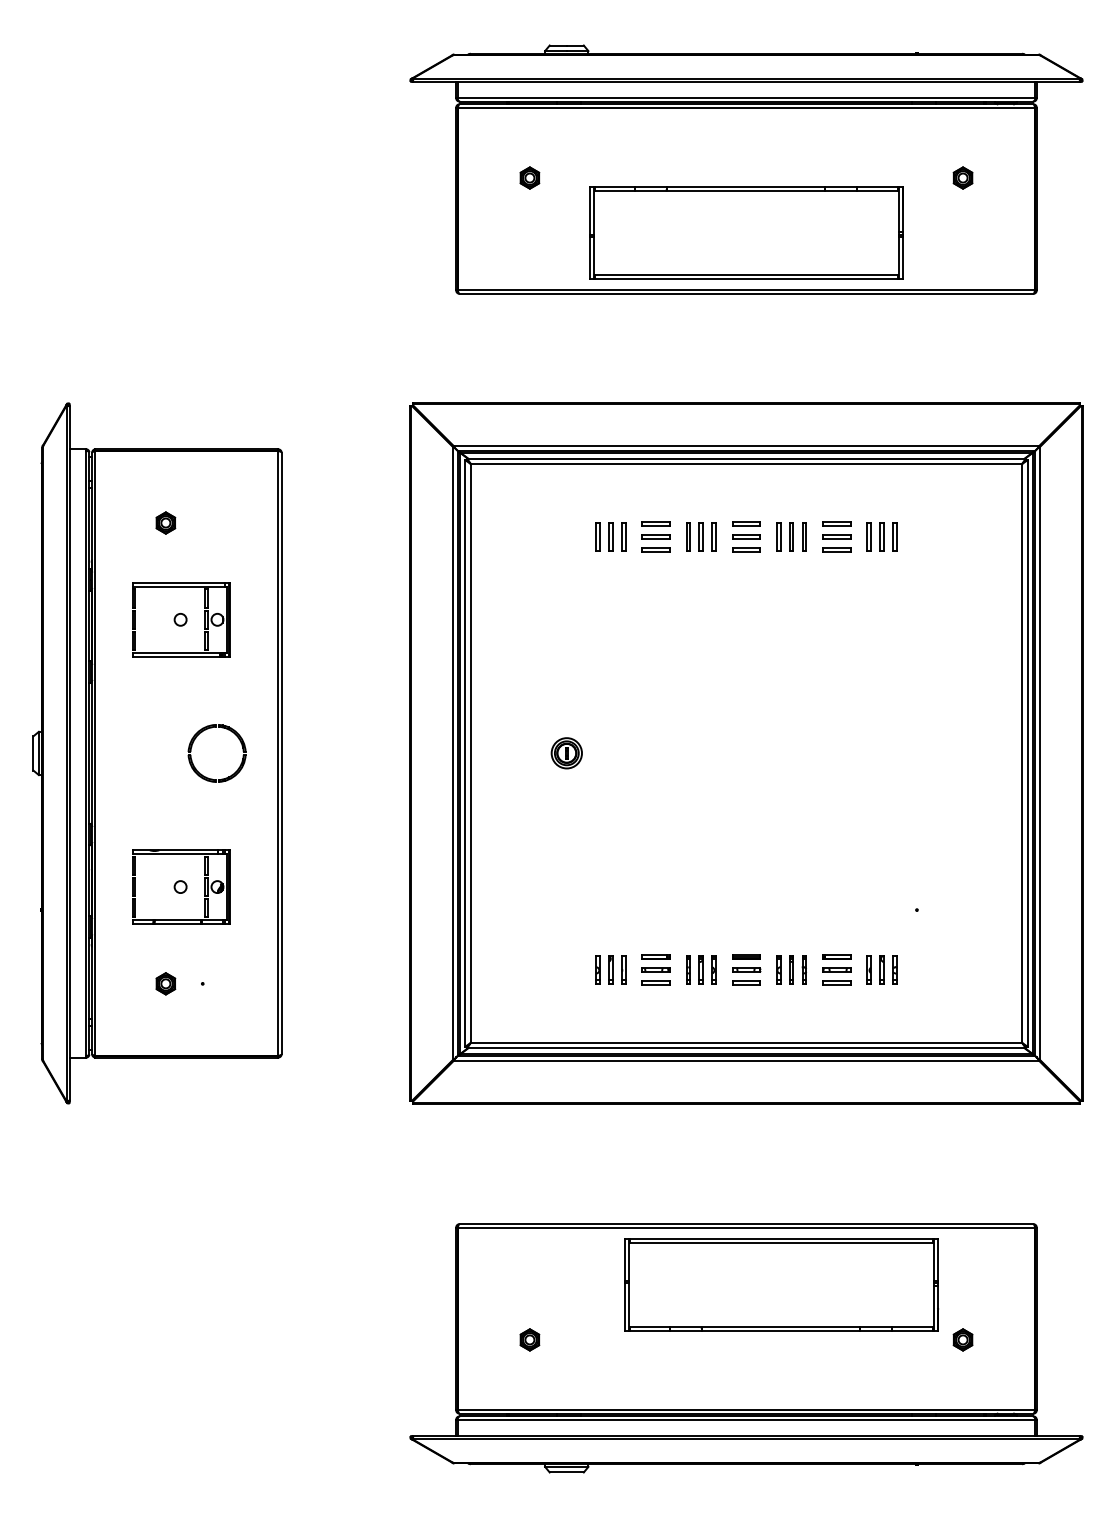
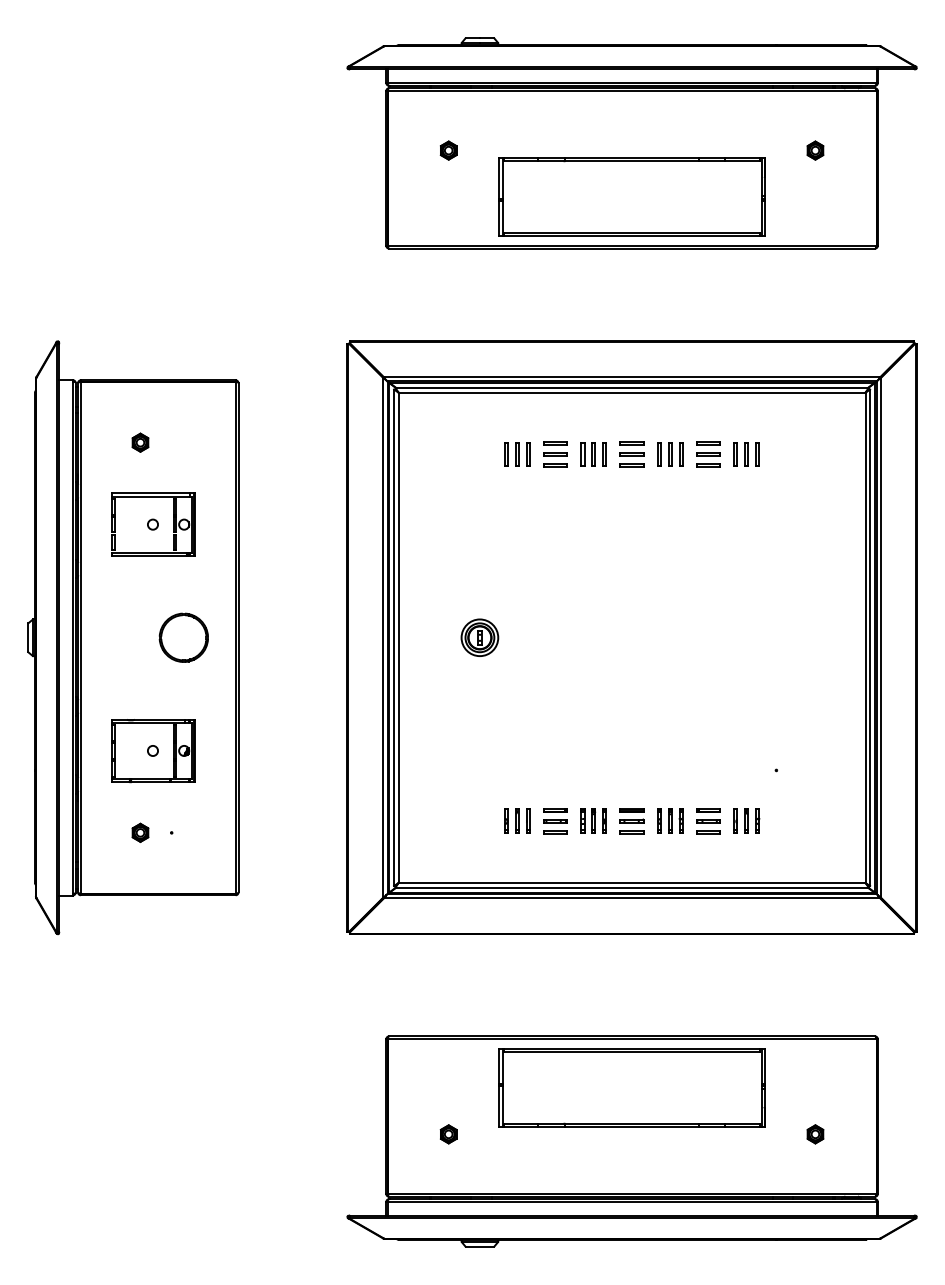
part: (566, 752) -> (479, 636), size x1.43
part: (781, 1284) -> (632, 1087), moved

